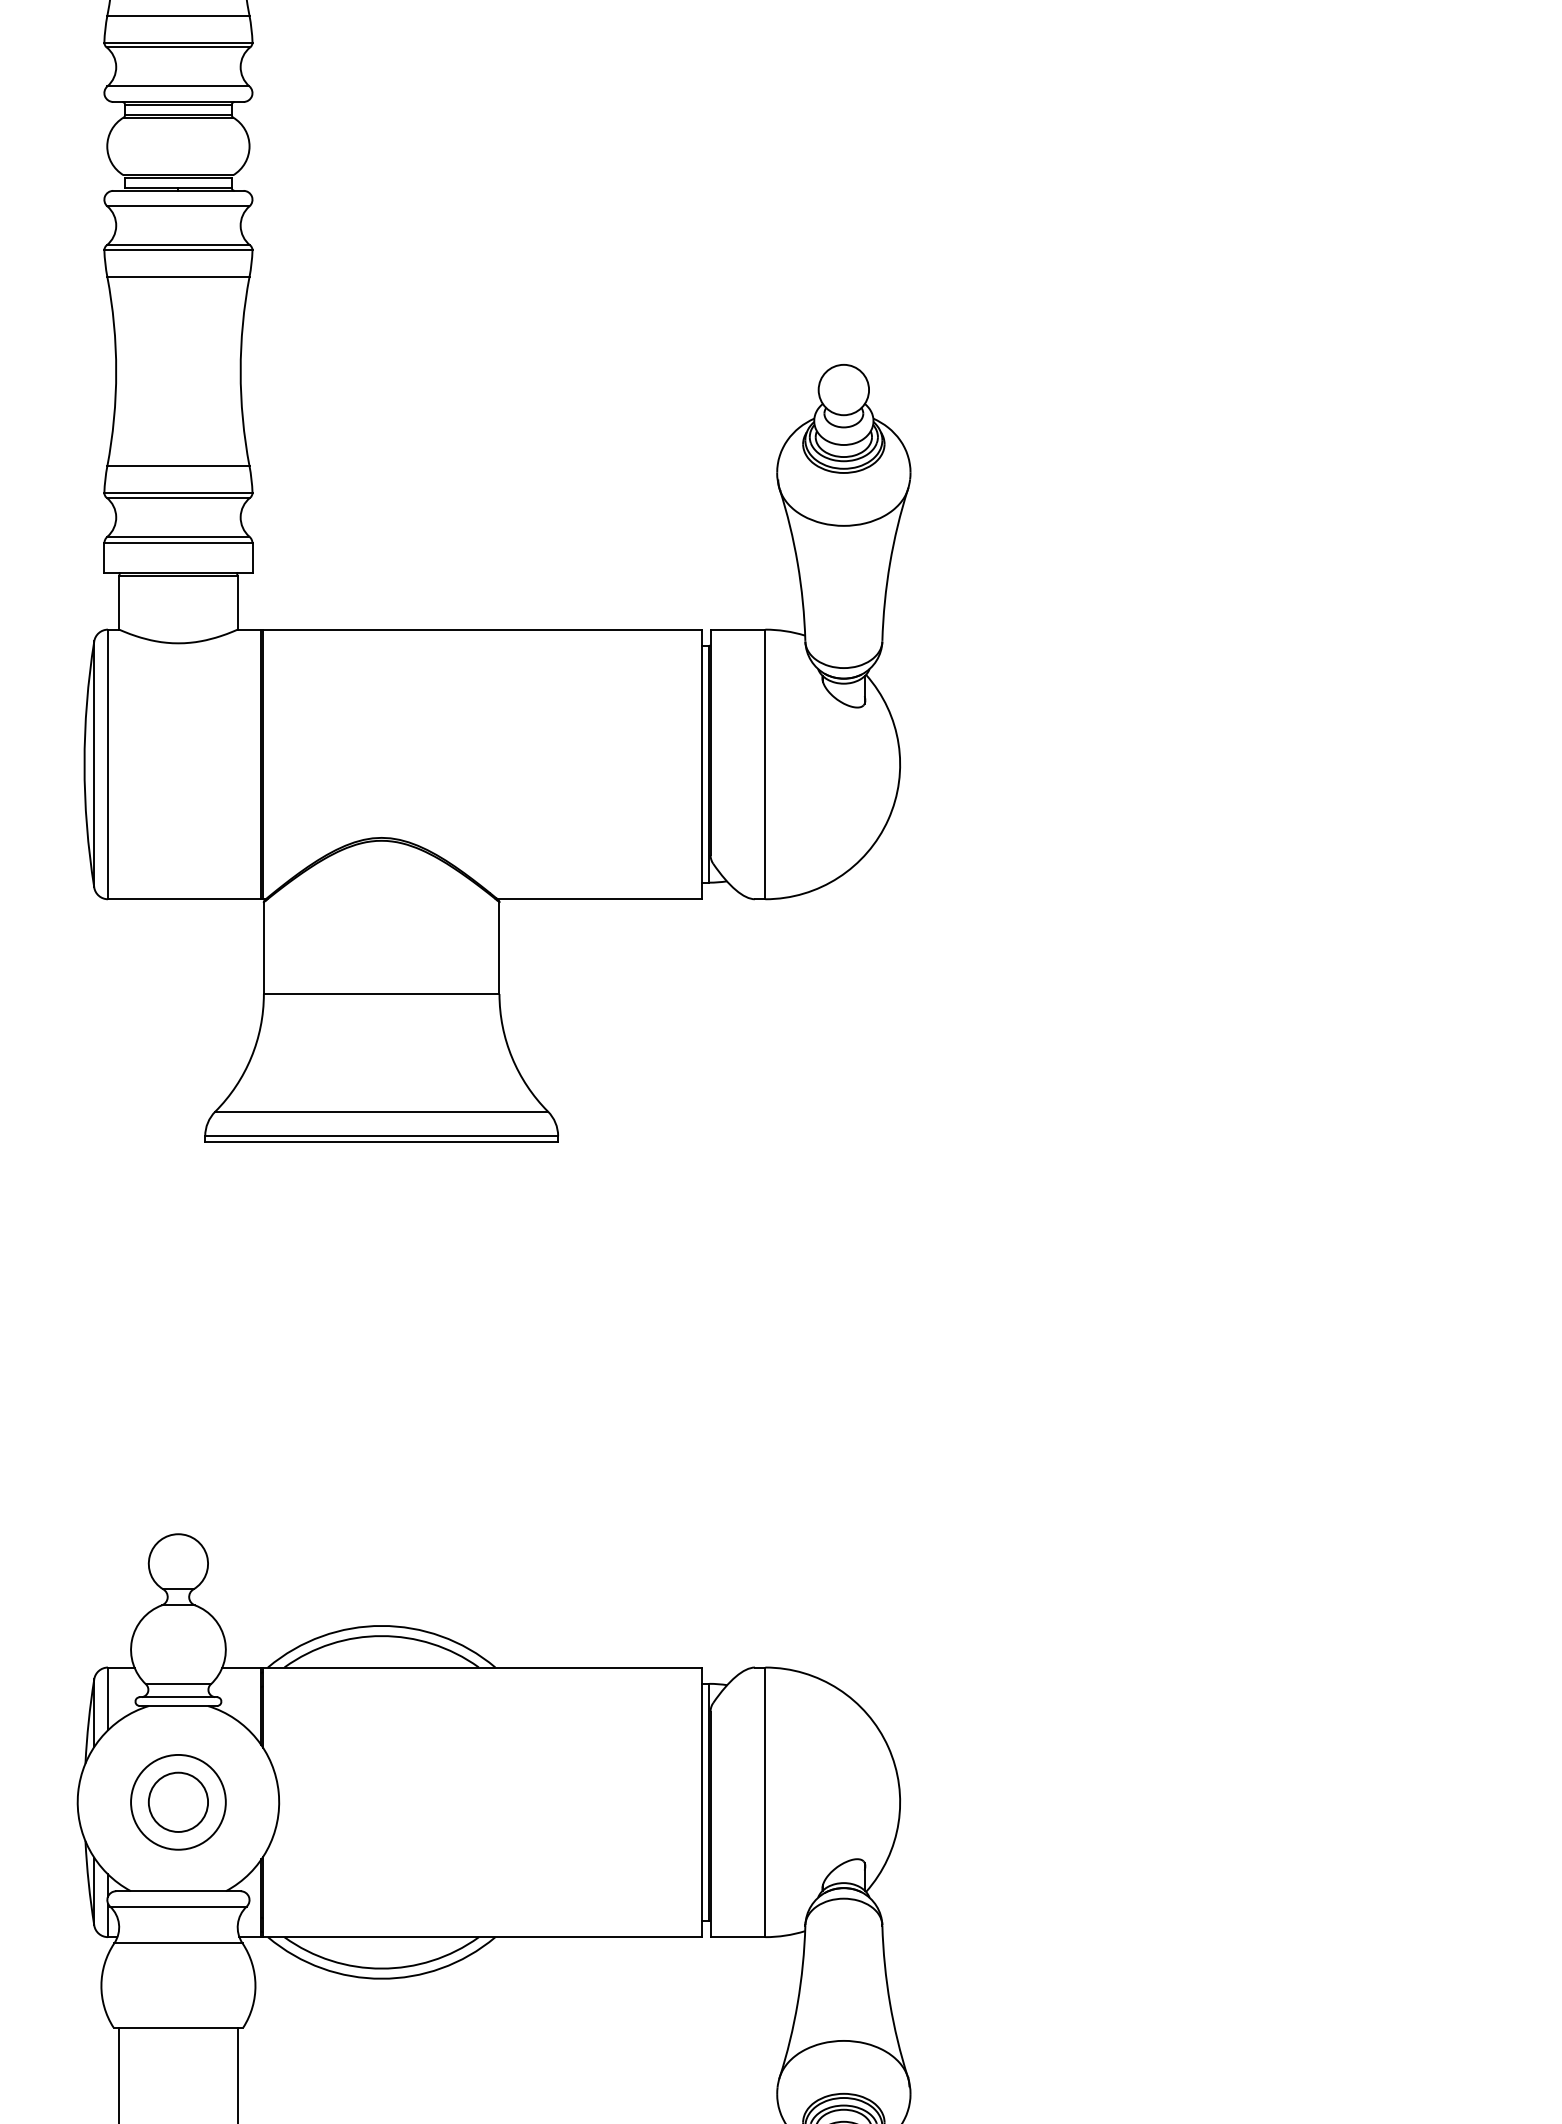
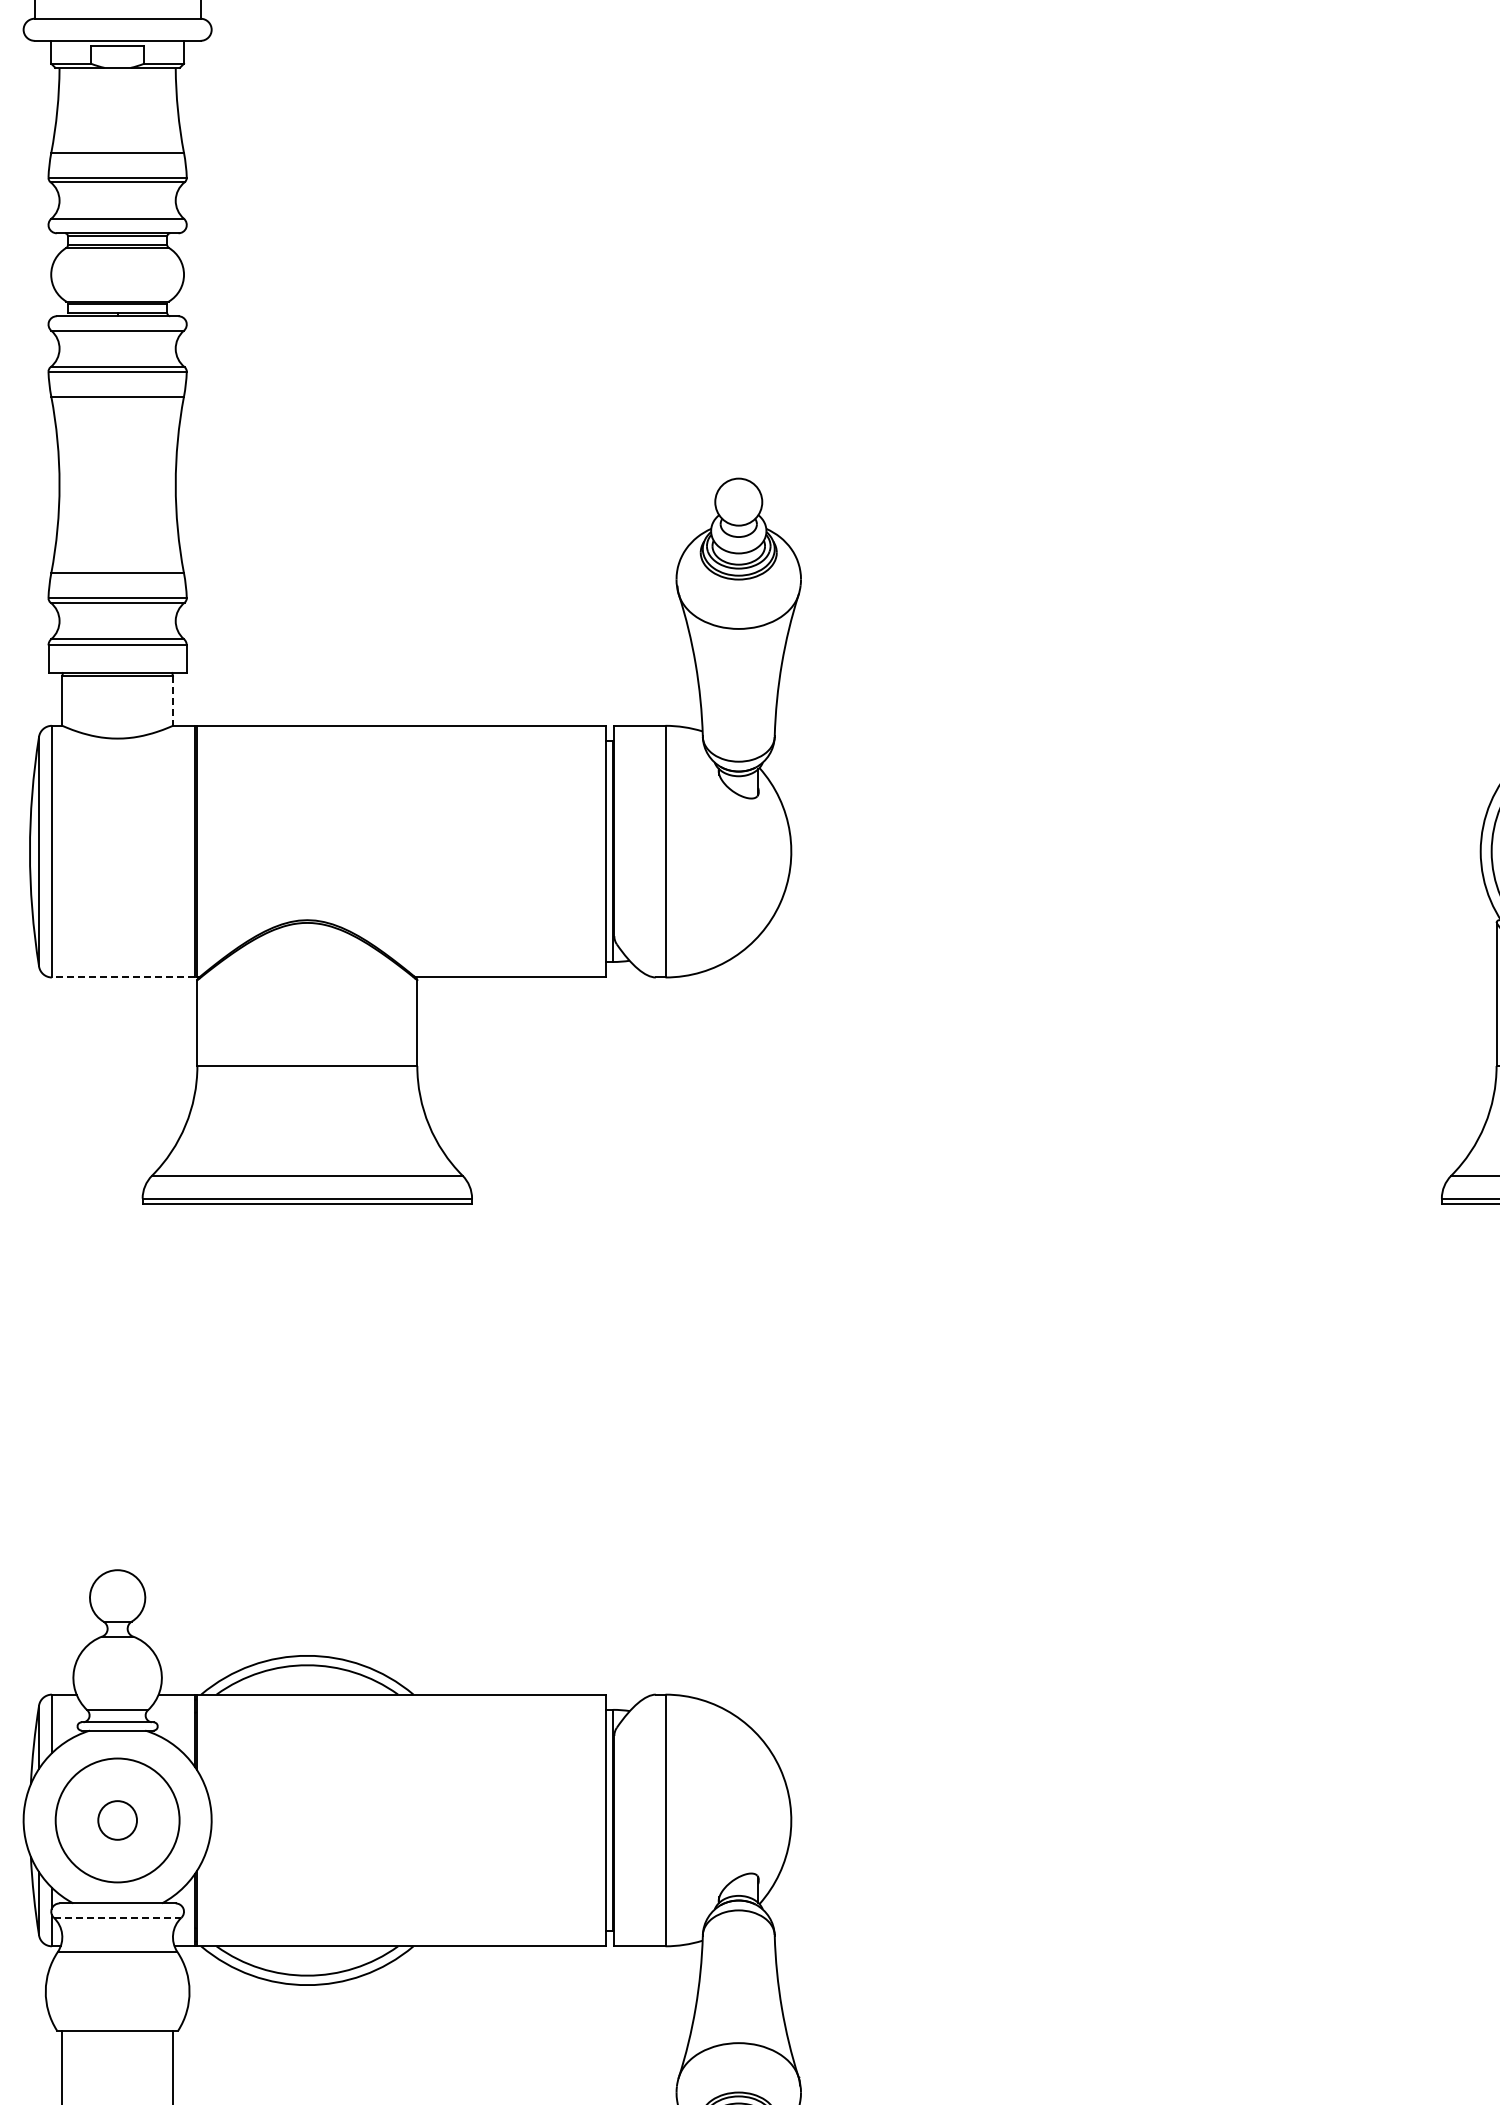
line: (237, 603) -> (172, 701), solid -> dashed
line: (184, 899) -> (123, 977), solid -> dashed
circle: (178, 1802) -> (117, 1820), size x0.7
circle: (178, 1802) -> (117, 1820), size x1.4
line: (178, 1906) -> (117, 1917), solid -> dashed

